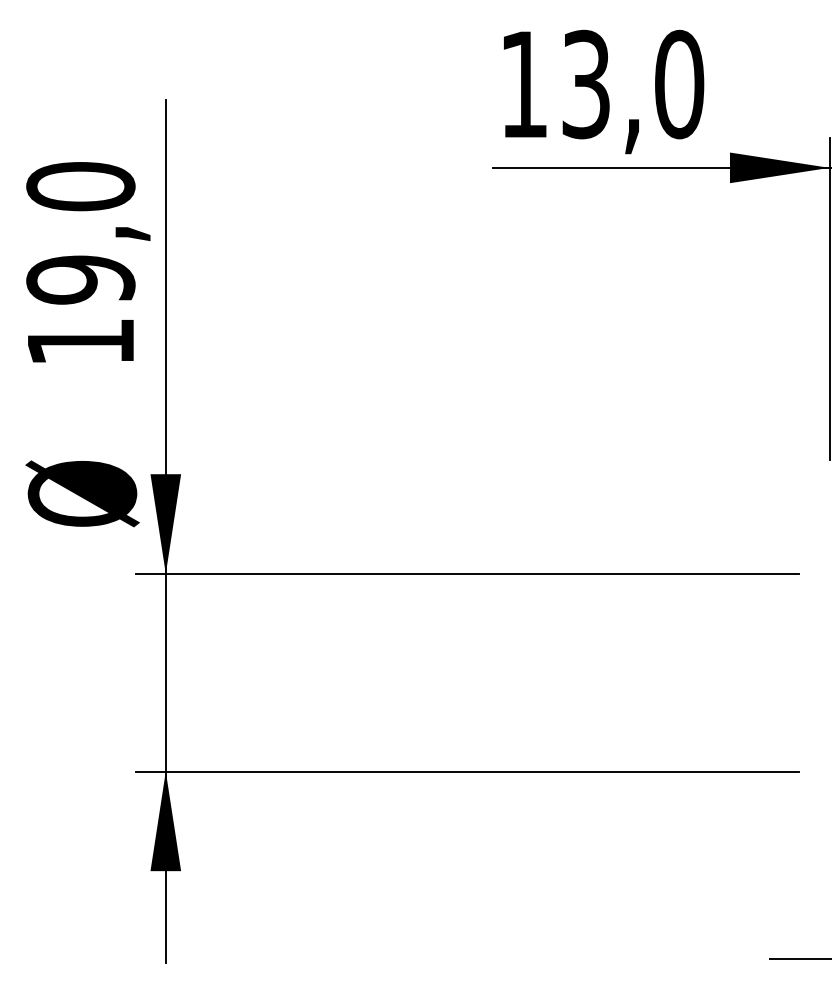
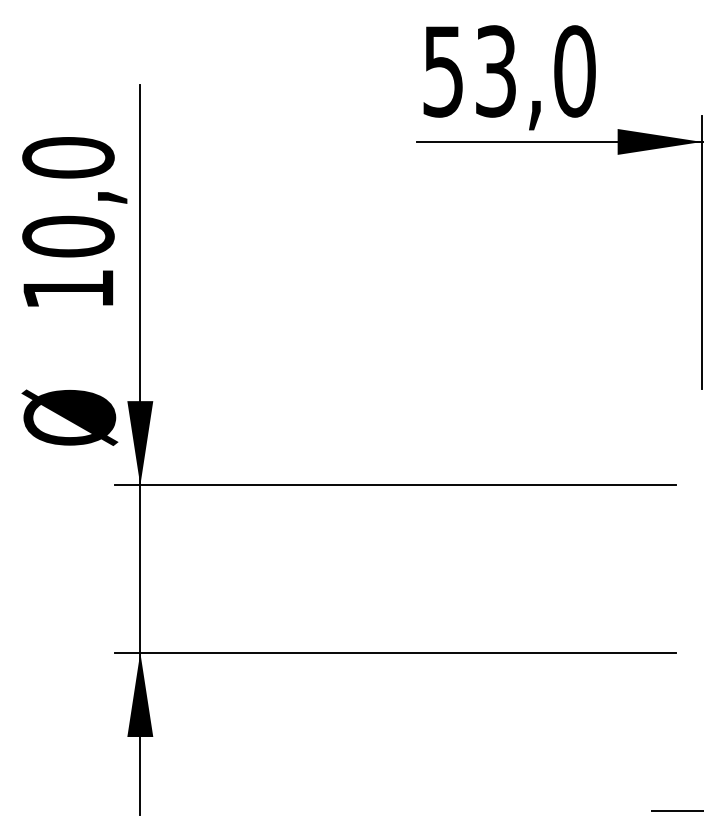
text: (522, 84) -> (442, 71), 13,0 -> 53,0
text: (80, 279) -> (68, 236), 19,0 -> 10,0

